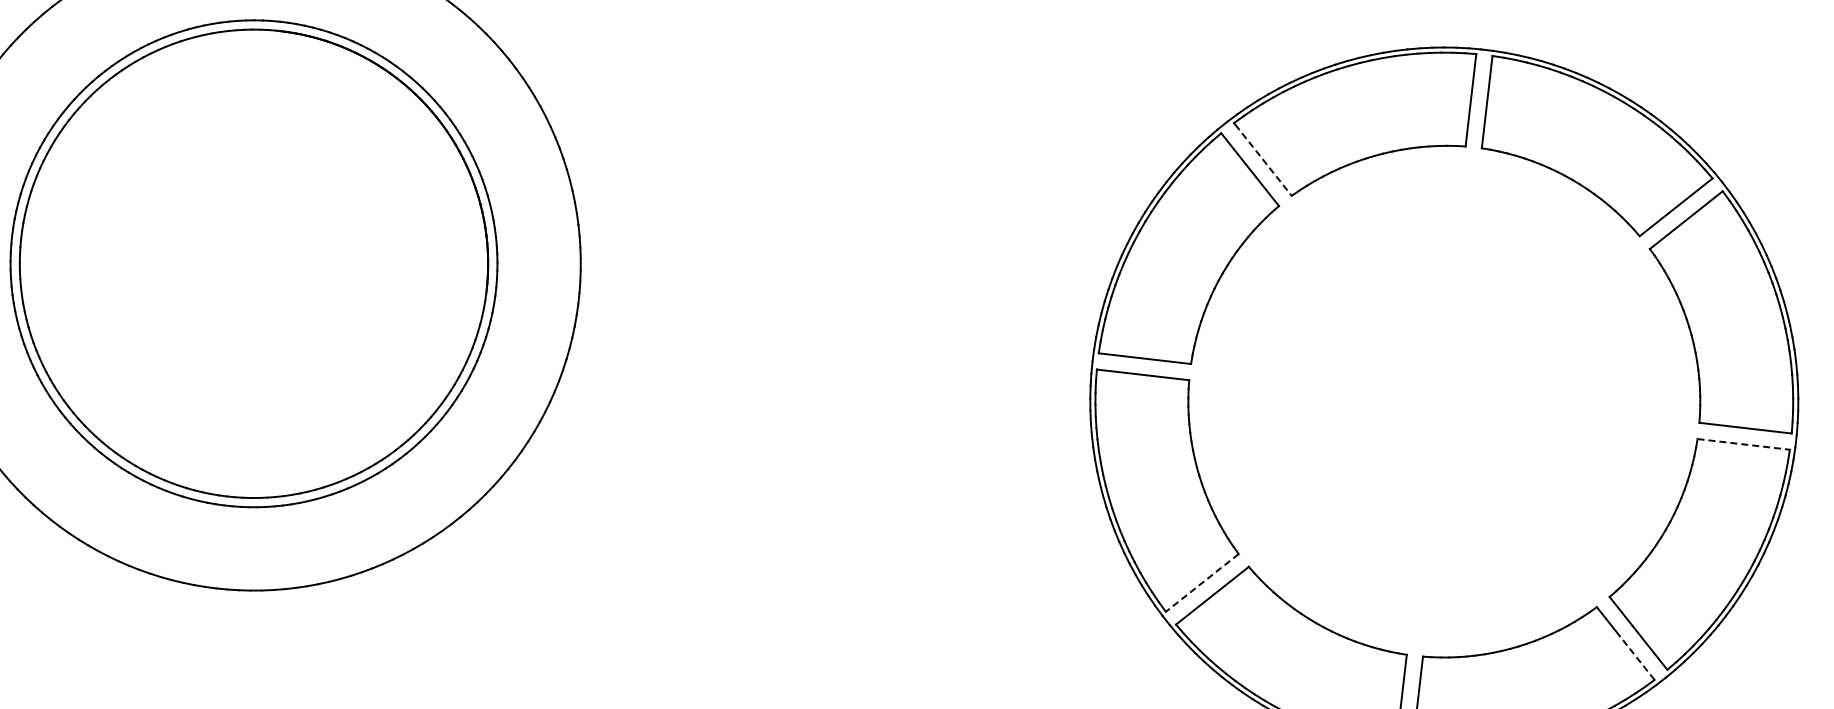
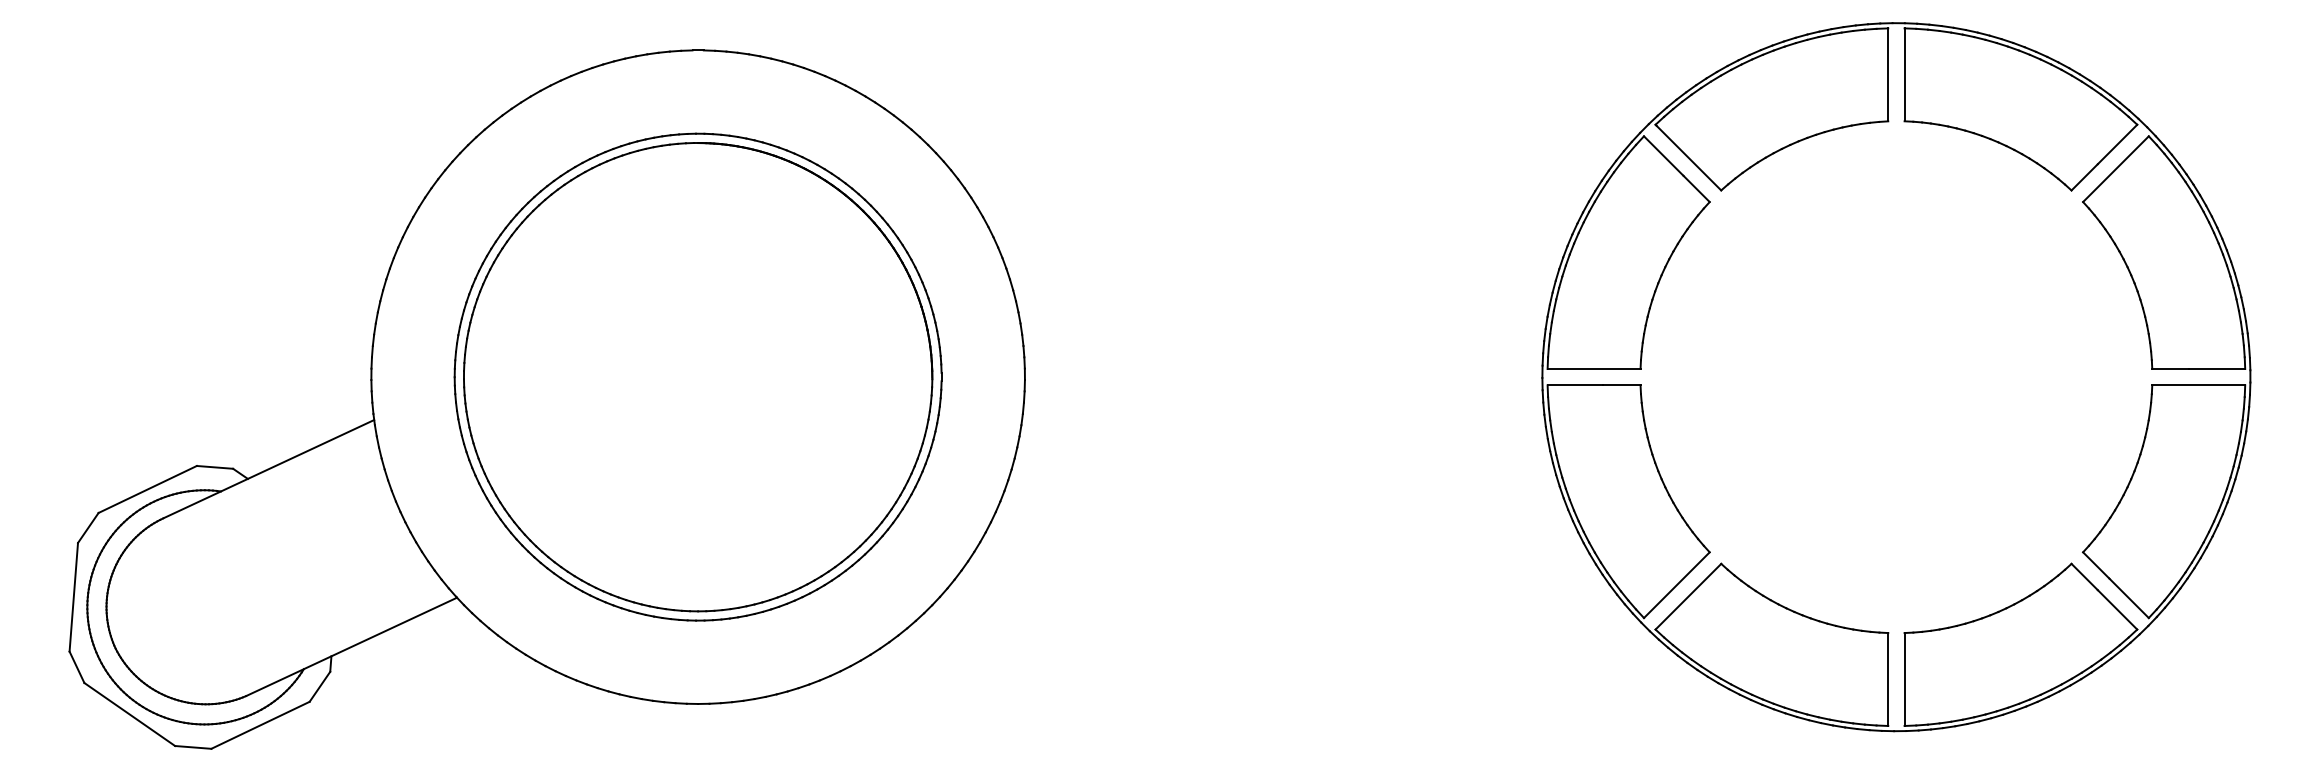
line: (1263, 160) -> (1689, 158), dashed -> solid
line: (1744, 444) -> (2199, 385), dashed -> solid
line: (1201, 583) -> (1676, 585), dashed -> solid
line: (1637, 657) -> (2117, 609), dashed -> solid

